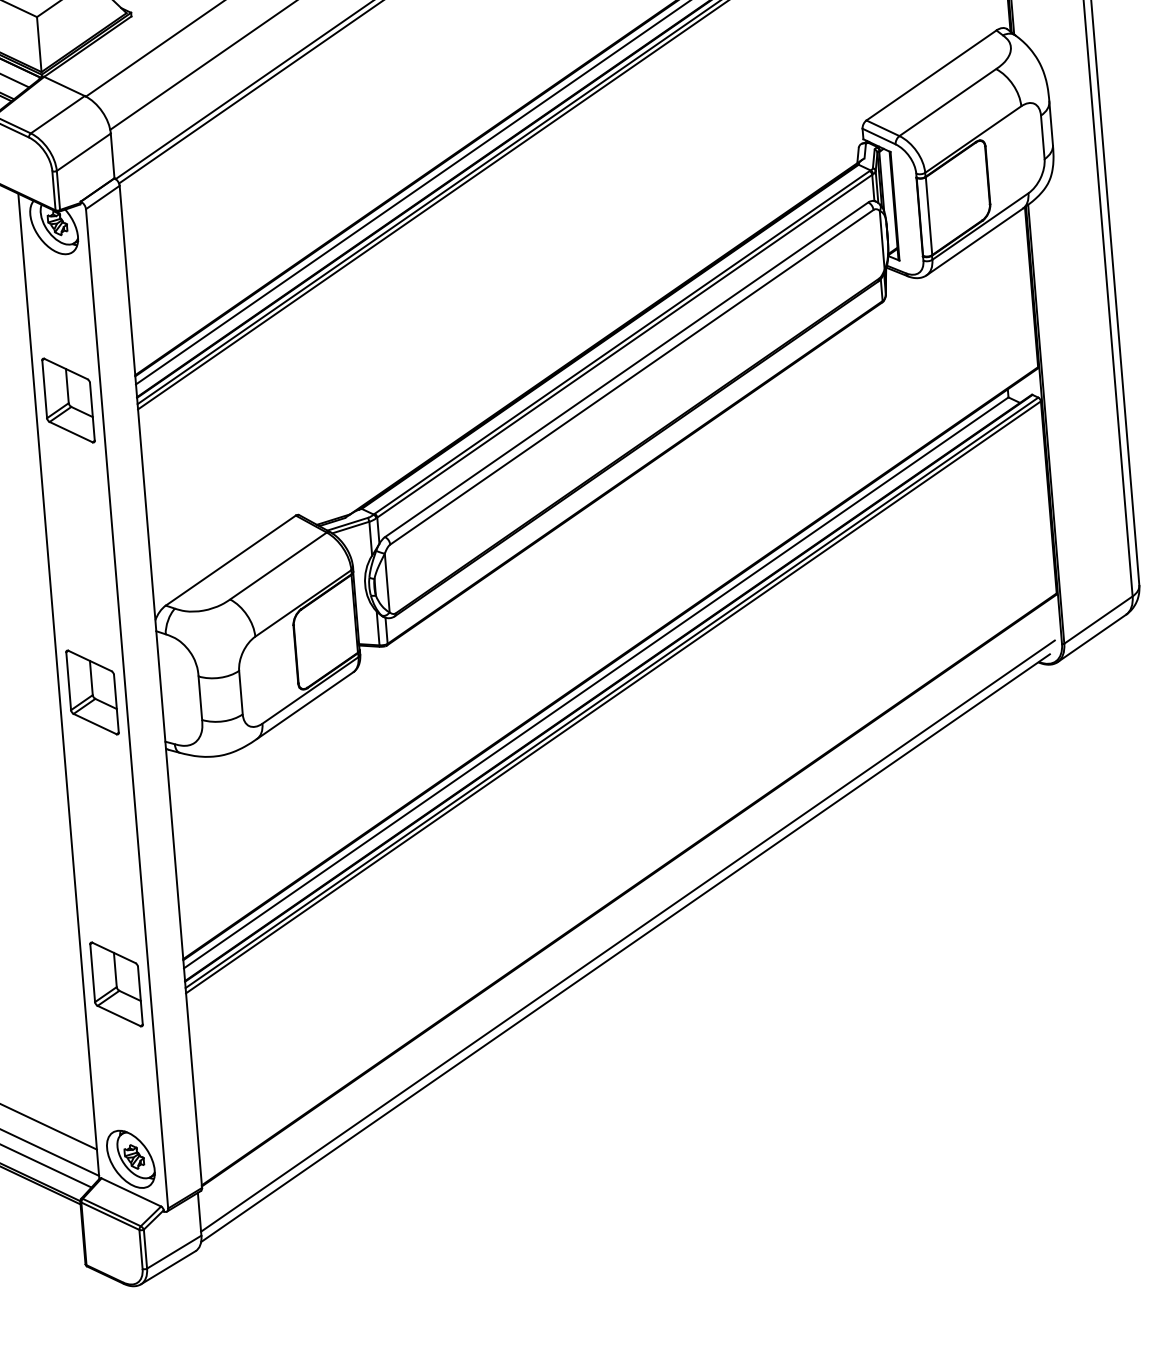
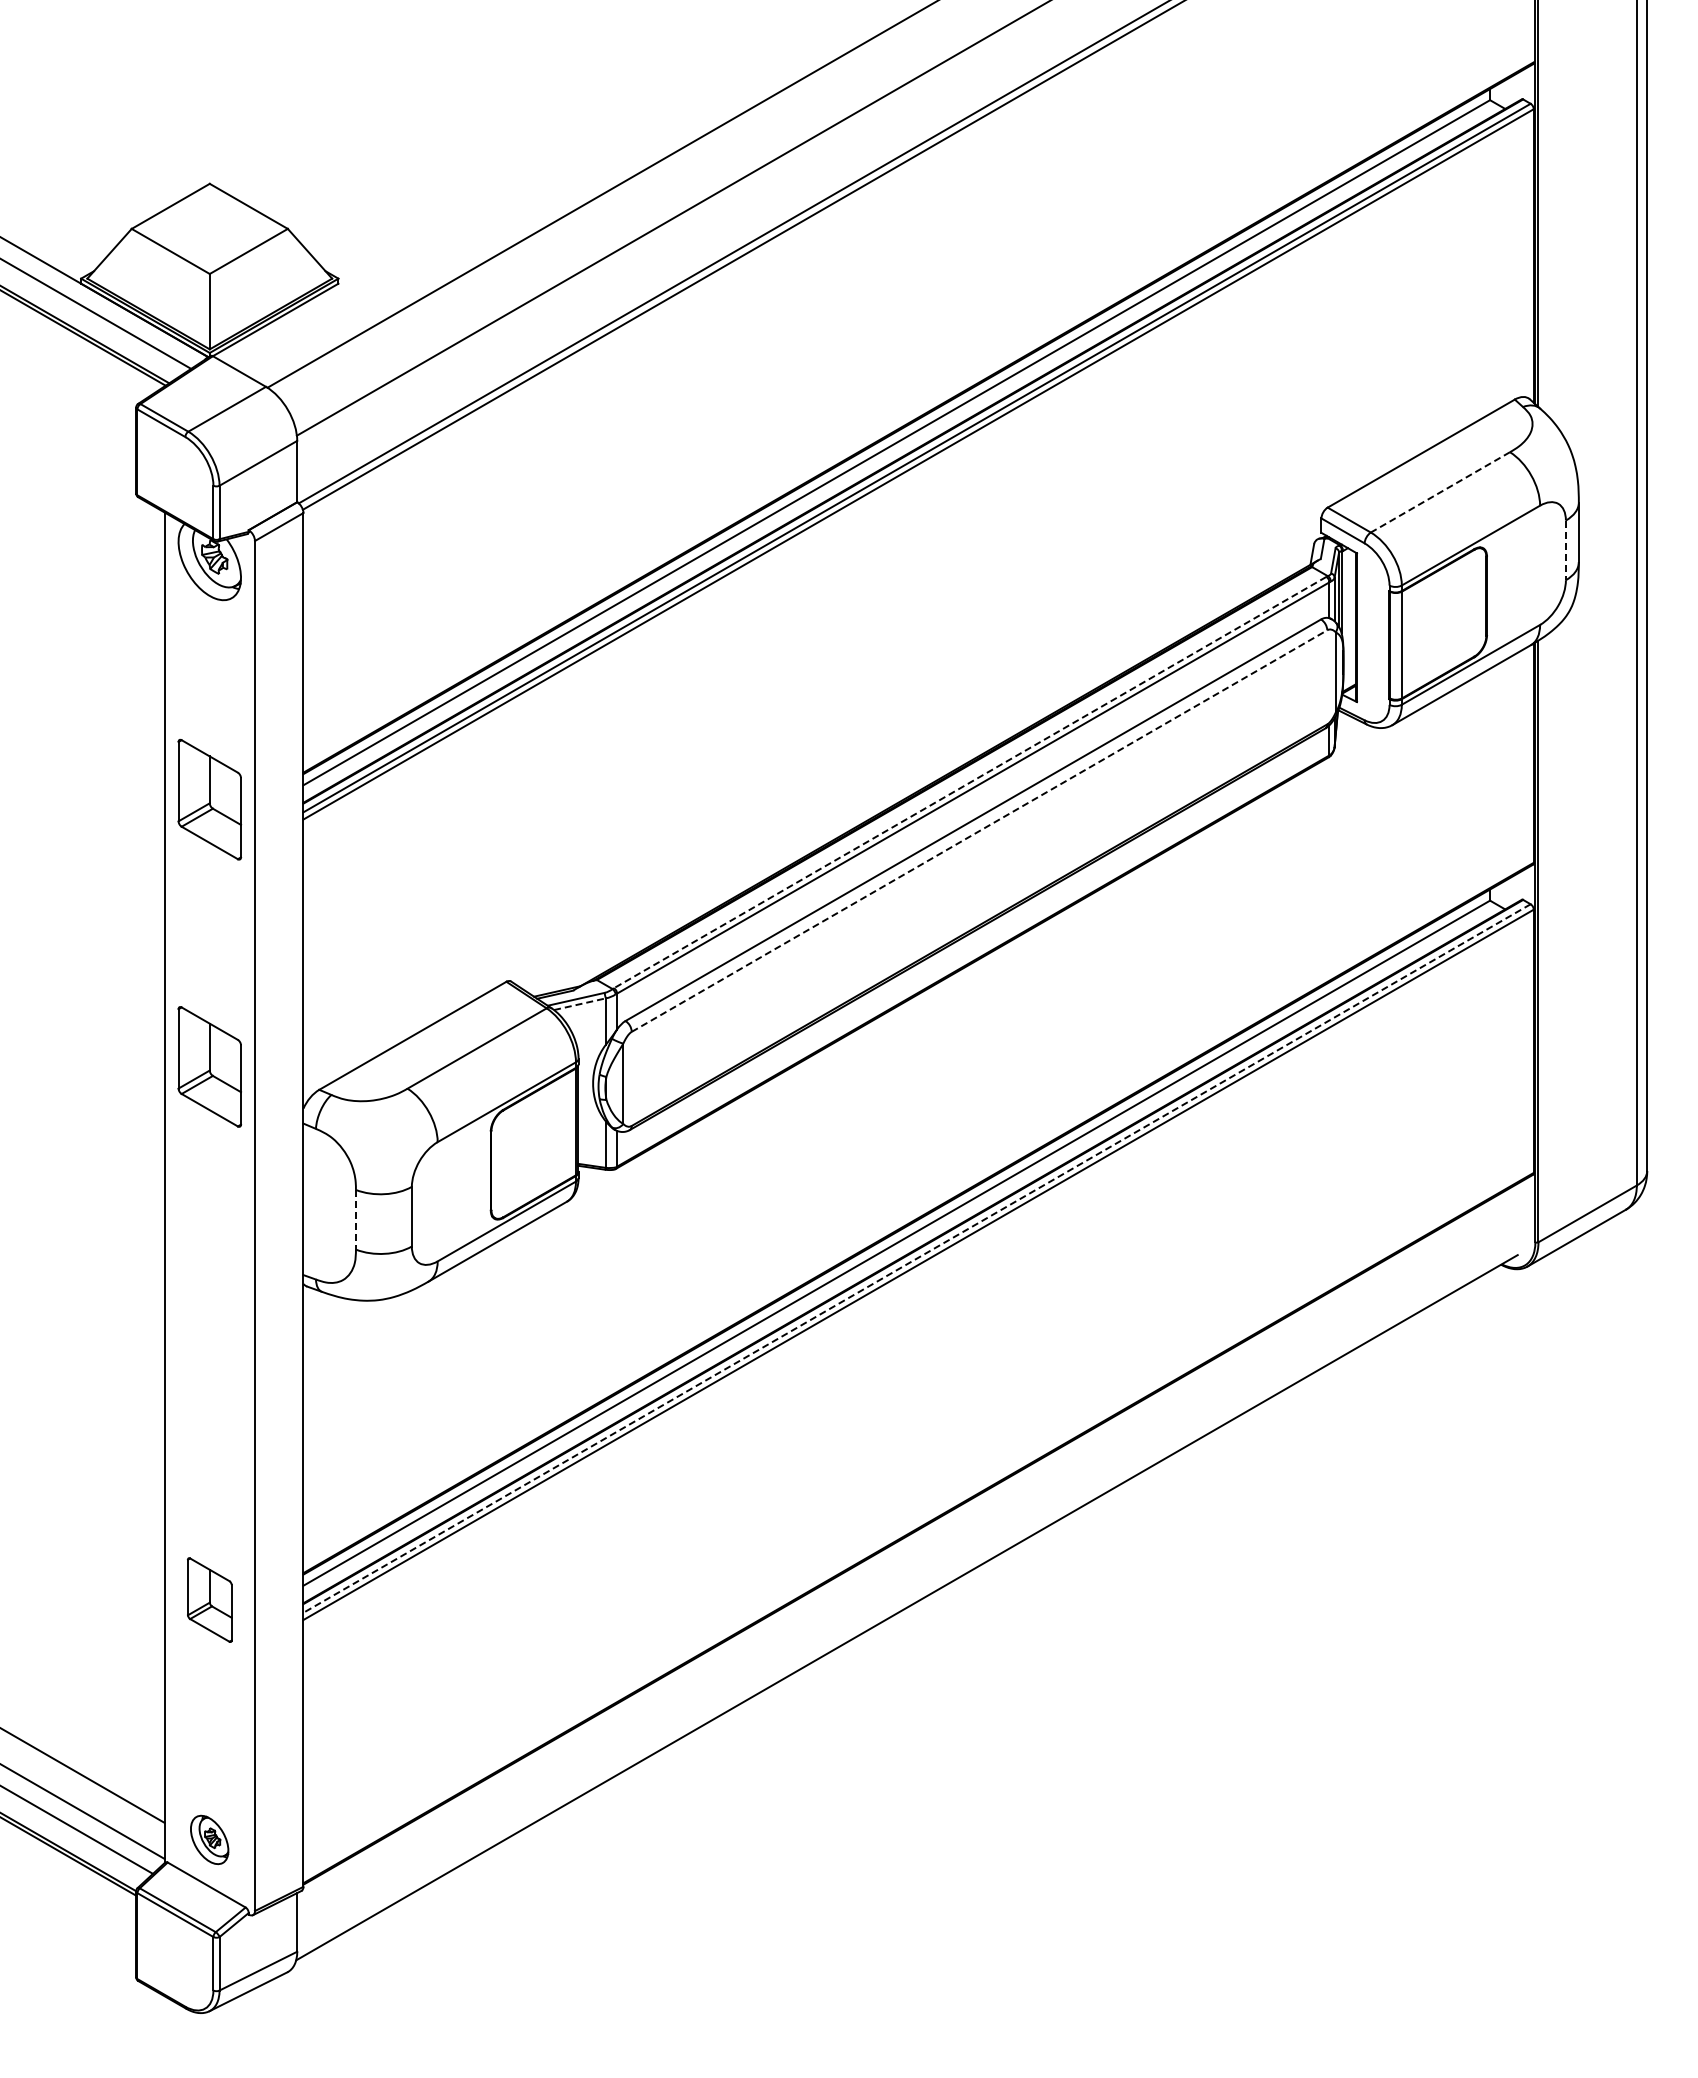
line: (947, 102) -> (1439, 492), solid -> dashed
line: (1042, 137) -> (1565, 550), solid -> dashed
line: (621, 342) -> (969, 782), solid -> dashed
line: (631, 377) -> (979, 831), solid -> dashed
line: (350, 527) -> (579, 1004), solid -> dashed
part: (92, 692) -> (209, 1066), moved
line: (612, 692) -> (917, 1258), solid -> dashed
line: (200, 698) -> (355, 1219), solid -> dashed
line: (627, 936) -> (911, 1591), removed
part: (116, 983) -> (209, 1599), size x0.7
part: (130, 1159) -> (209, 1839), size x0.6

